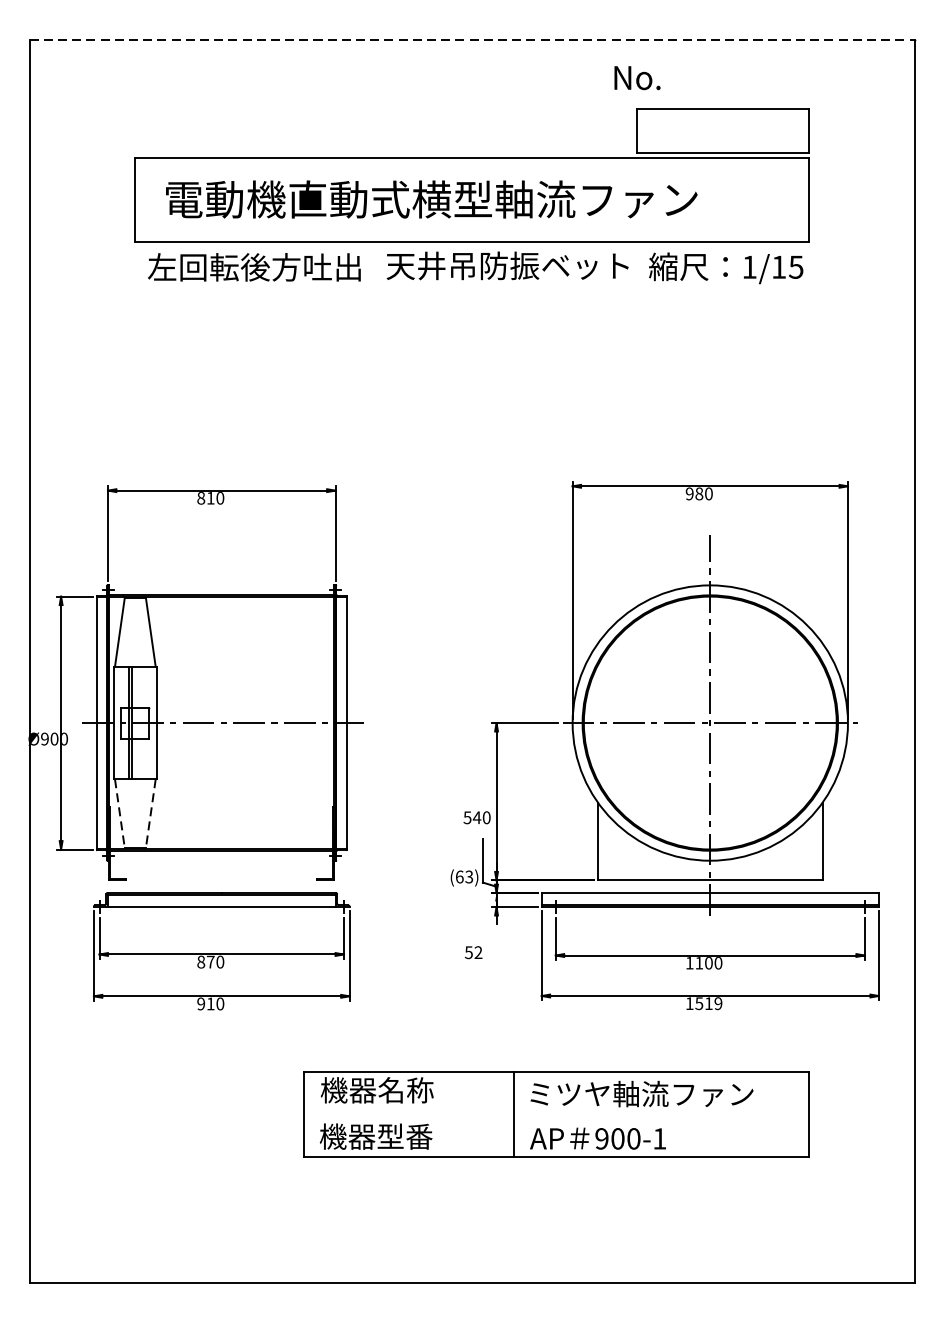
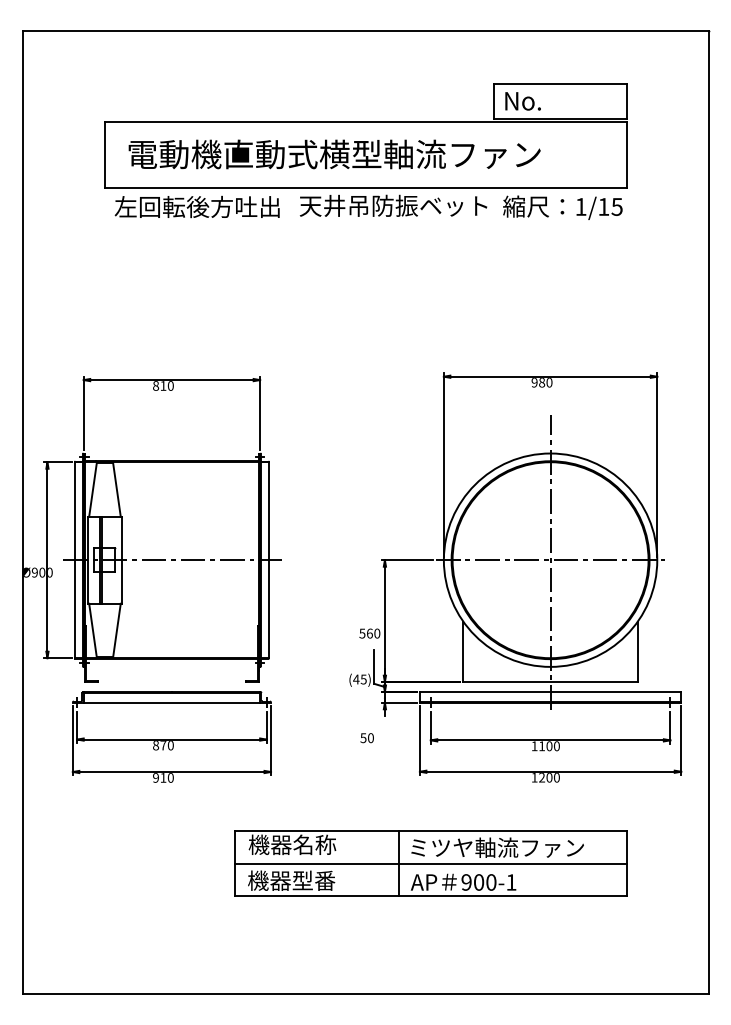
line: (471, 39) -> (365, 30), dashed -> solid
text: (636, 78) -> (522, 101), moved
line: (120, 815) -> (93, 631), dashed -> solid
line: (150, 815) -> (116, 631), dashed -> solid
text: (476, 817) -> (369, 633), 540 -> 560
text: (463, 876) -> (359, 679), (63) -> (45)
text: (477, 953) -> (370, 738), 52 -> 50
text: (708, 1003) -> (549, 777), 1519 -> 1200
line: (556, 1114) -> (431, 863), added

